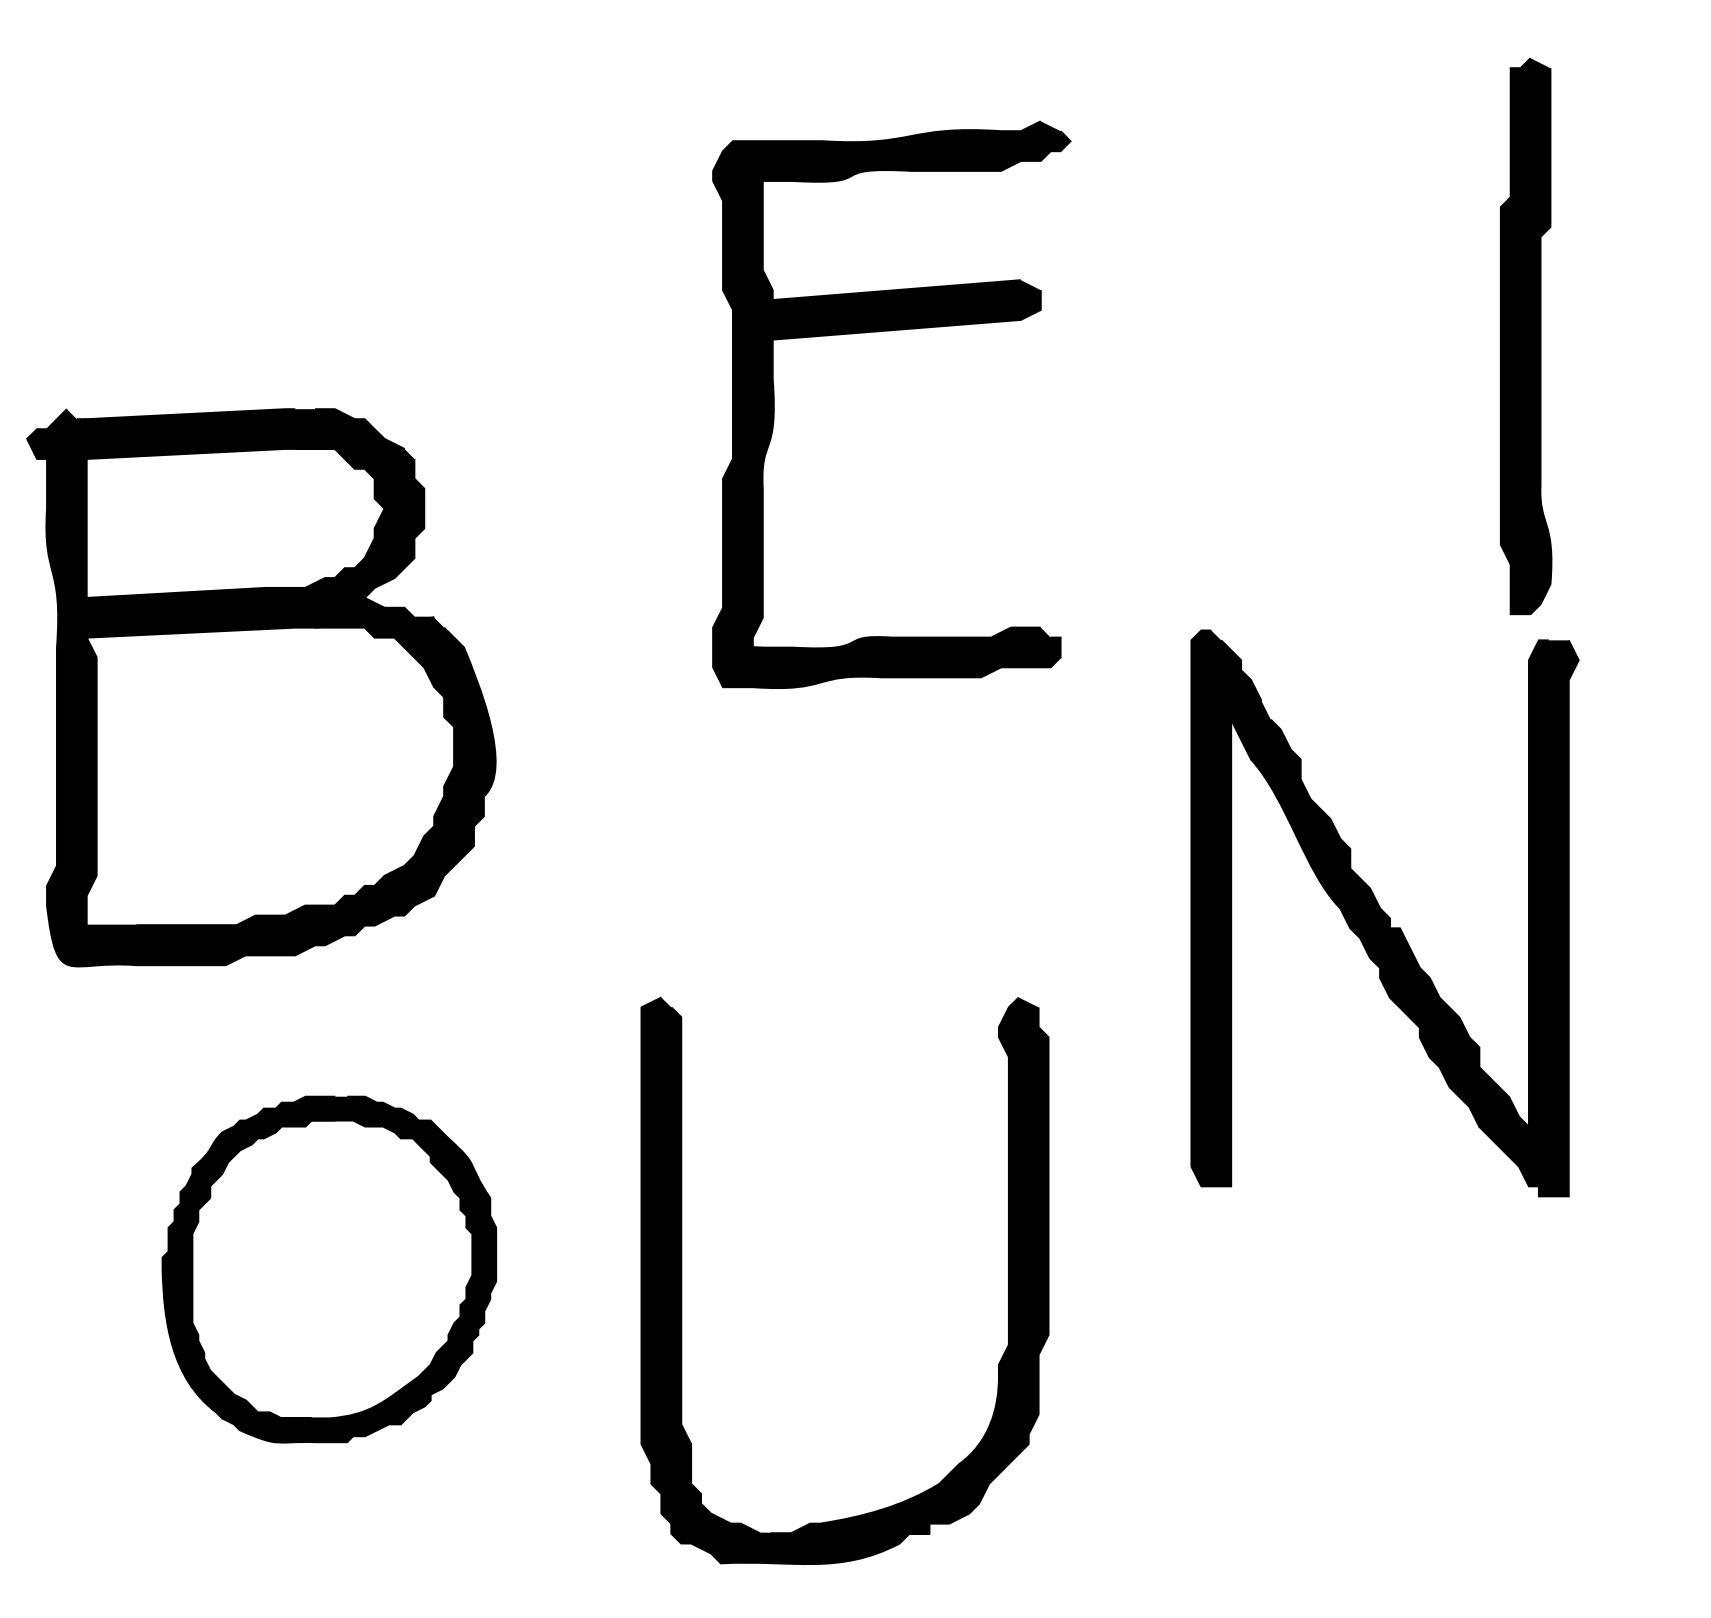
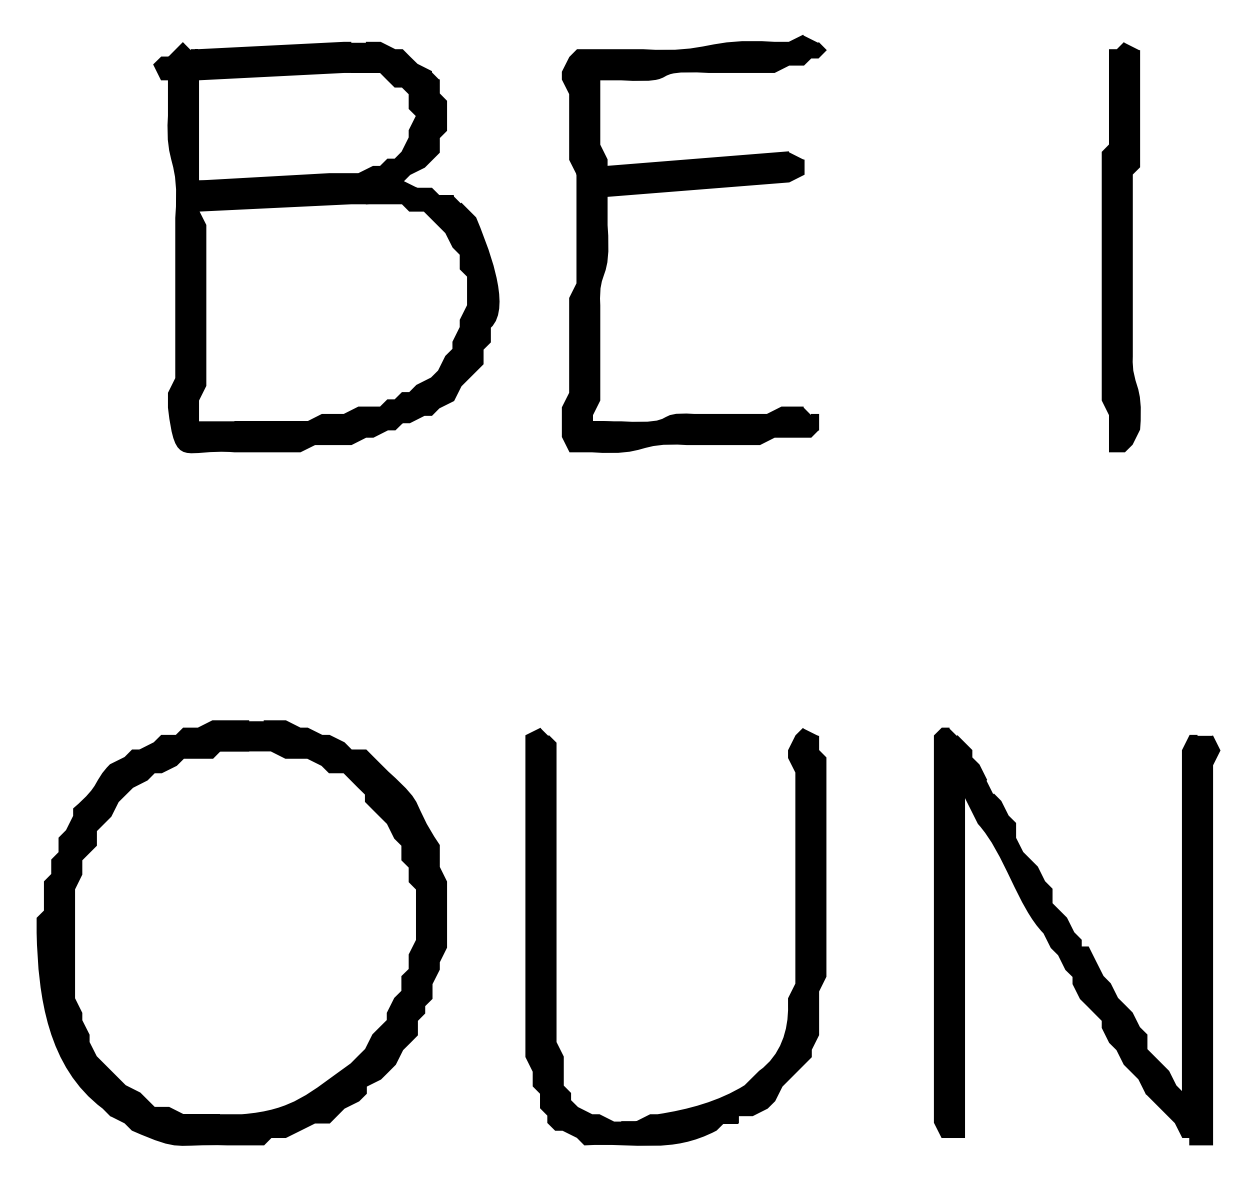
part: (891, 331) -> (693, 189), moved
part: (261, 687) -> (326, 247), moved
part: (1384, 913) -> (1076, 936), moved
part: (329, 1269) -> (241, 932), size x1.67
part: (682, 1280) -> (556, 936), moved

